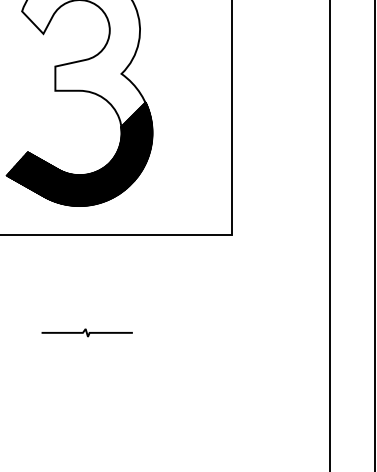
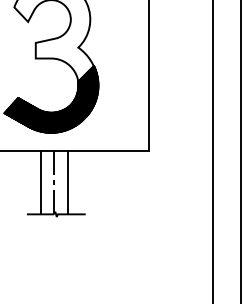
line: (62, 283) -> (40, 182), added
line: (84, 283) -> (54, 182), added
line: (104, 283) -> (67, 182), added

